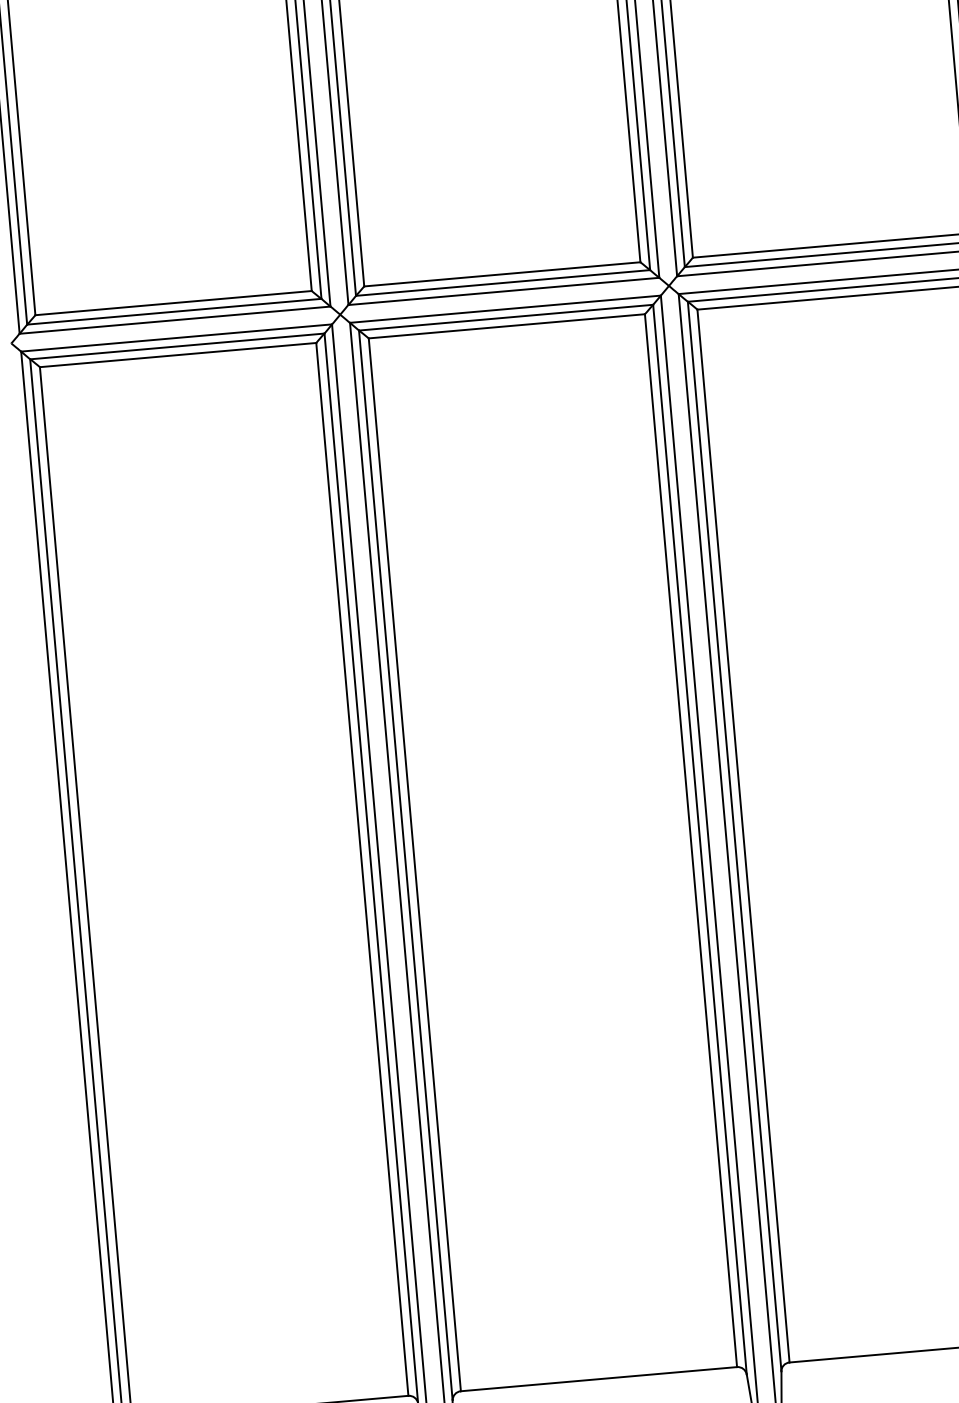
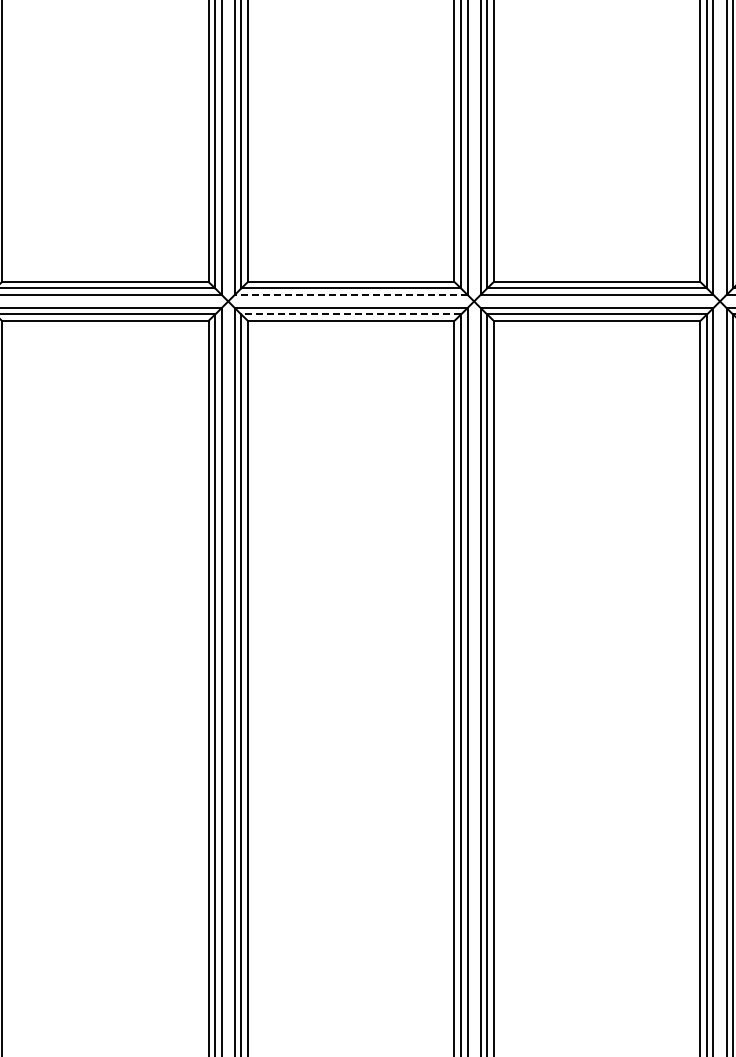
line: (502, 291) -> (350, 294), solid -> dashed
line: (506, 317) -> (351, 314), solid -> dashed

